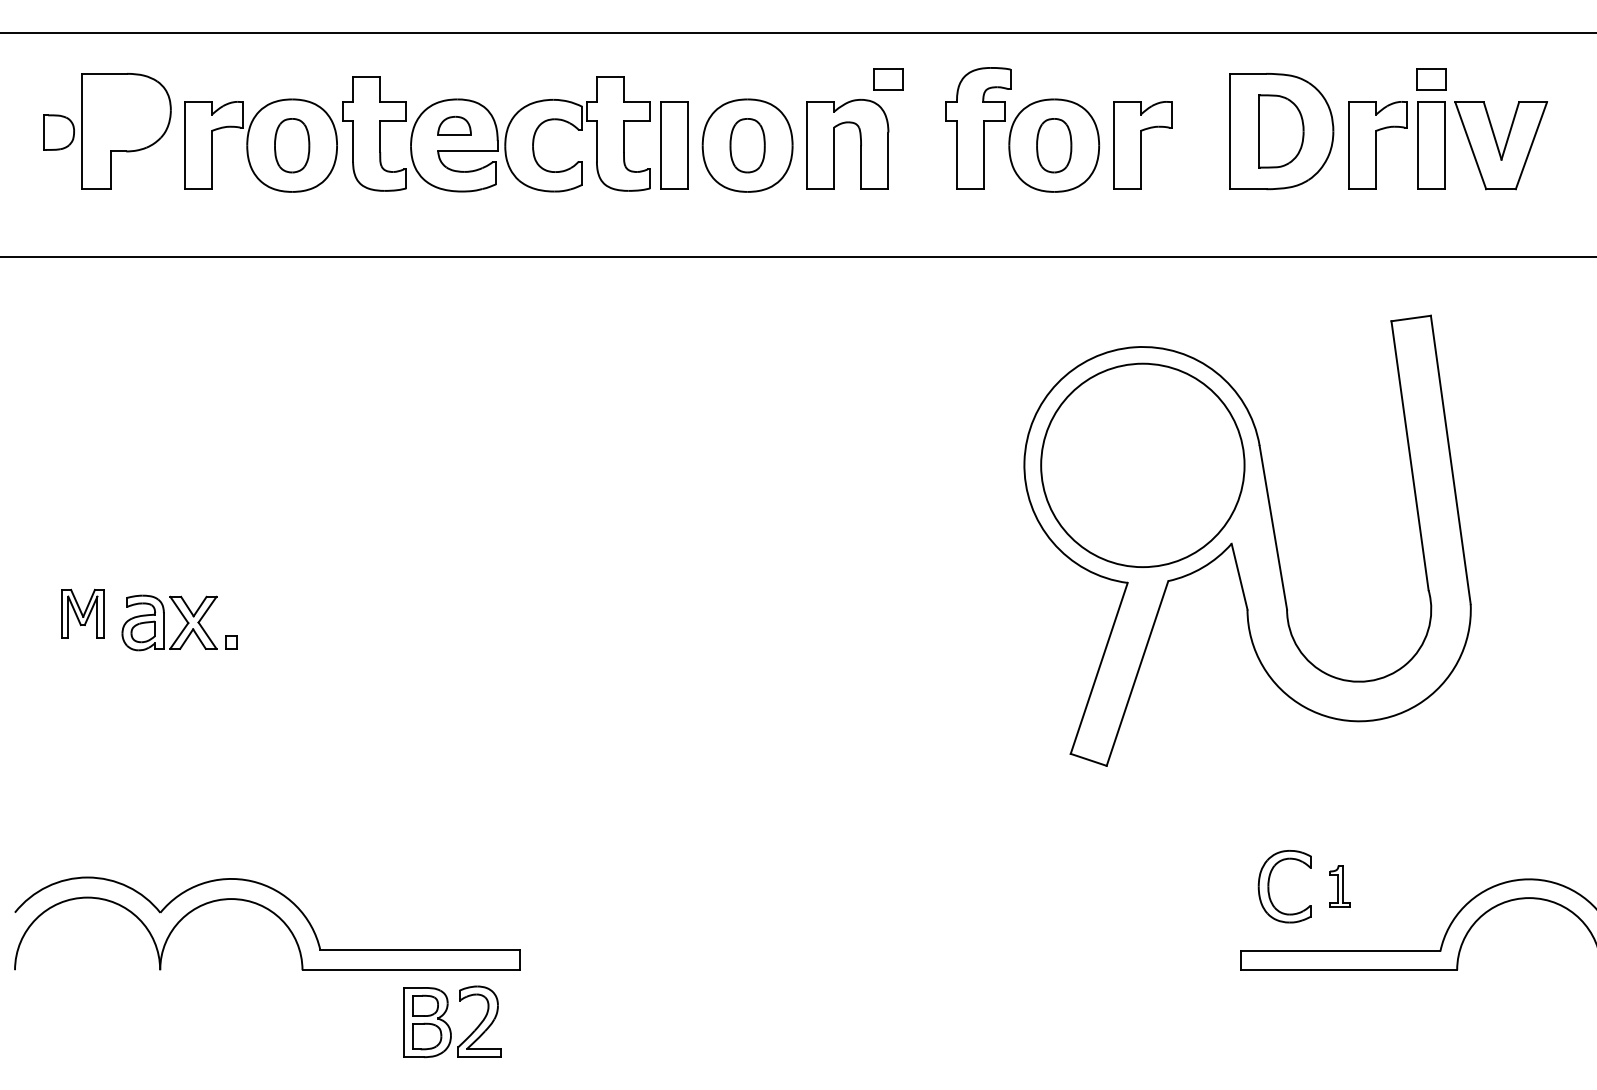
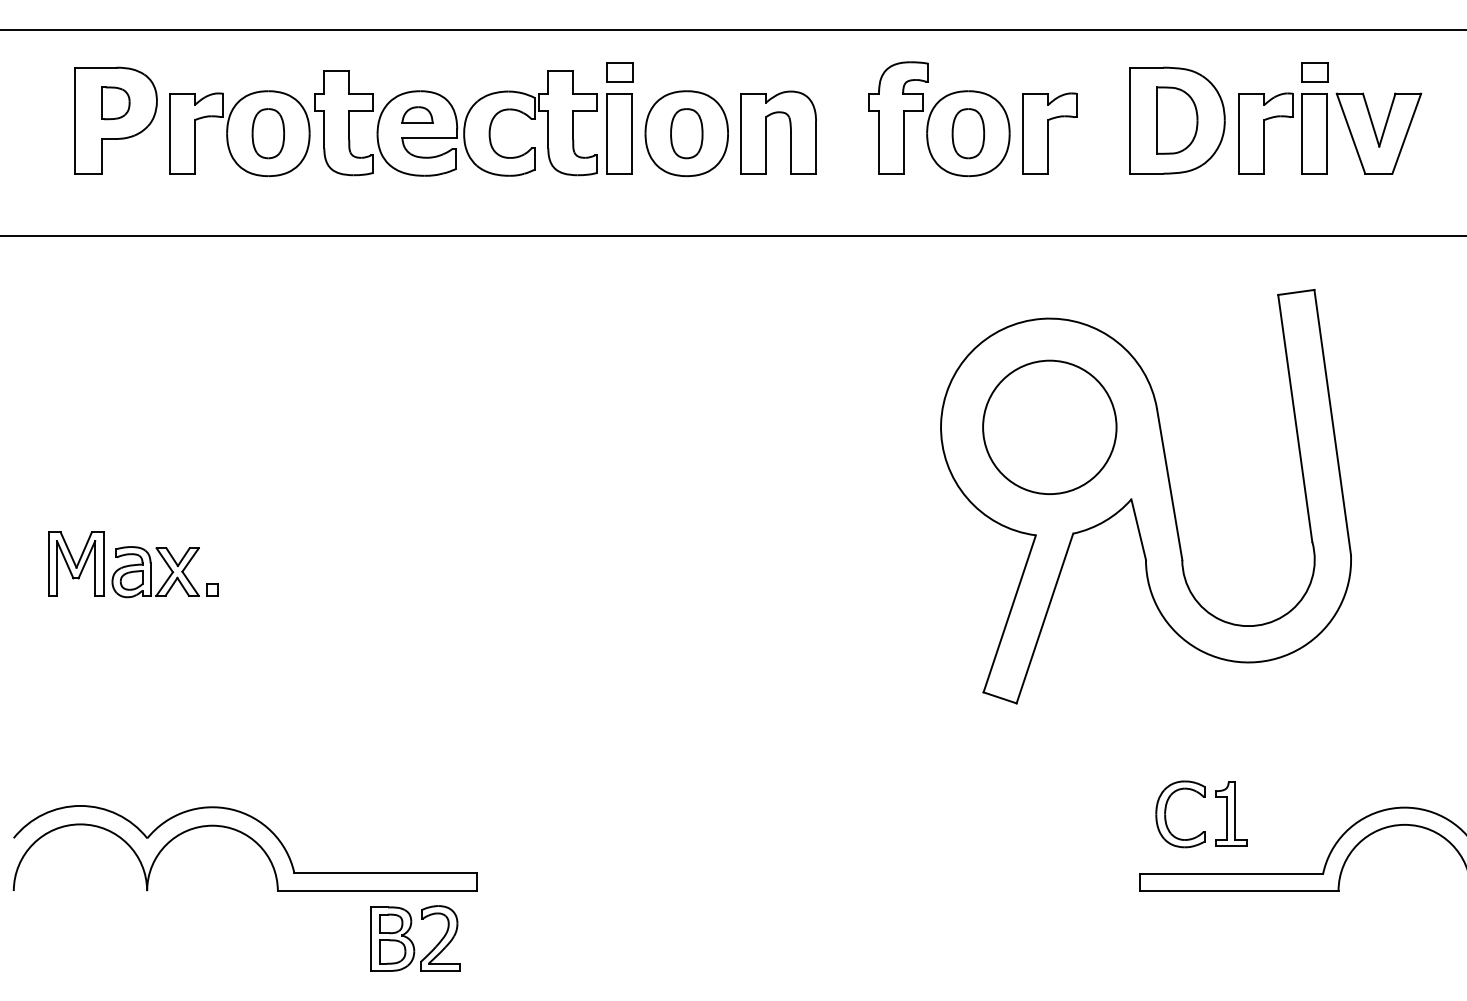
part: (888, 79) -> (619, 72), moved
part: (58, 132) -> (115, 103), moved
circle: (1142, 465) -> (1049, 427), size x0.71
part: (82, 613) -> (75, 563), size x1.43
part: (1339, 886) -> (1230, 814), size x1.67

